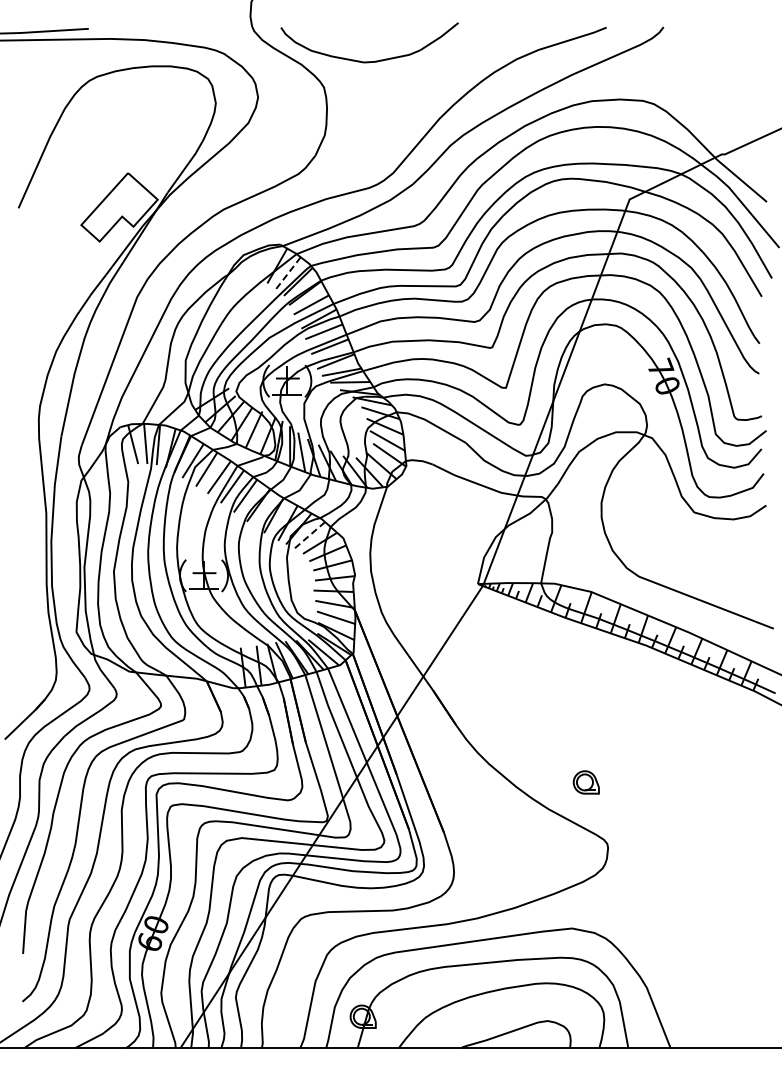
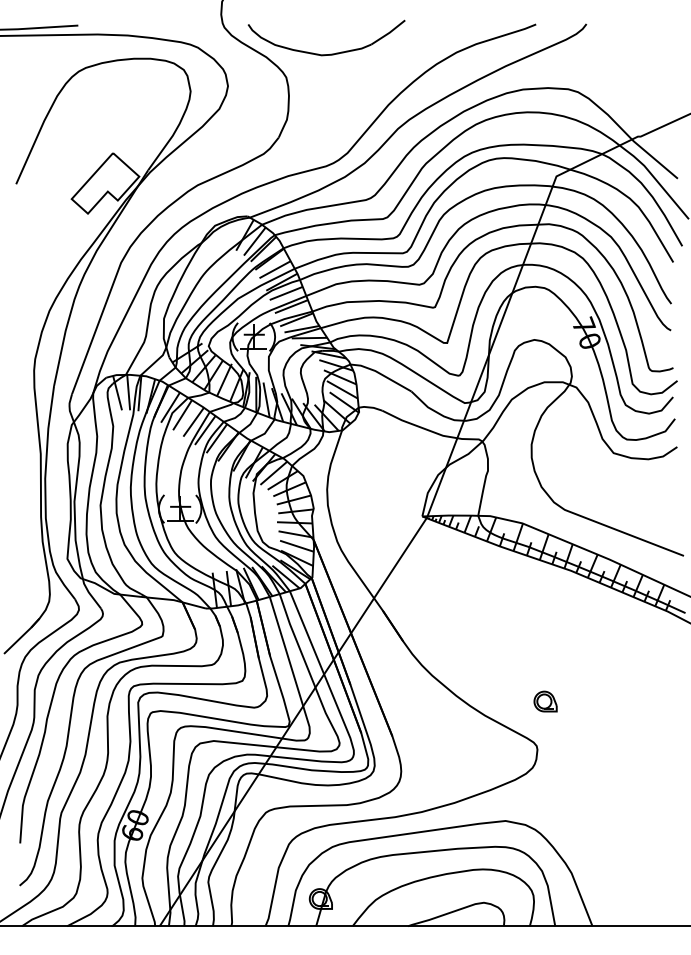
line: (288, 273) -> (254, 241), dashed -> solid
line: (309, 535) -> (273, 473), dashed -> solid
part: (585, 782) -> (544, 701), moved

